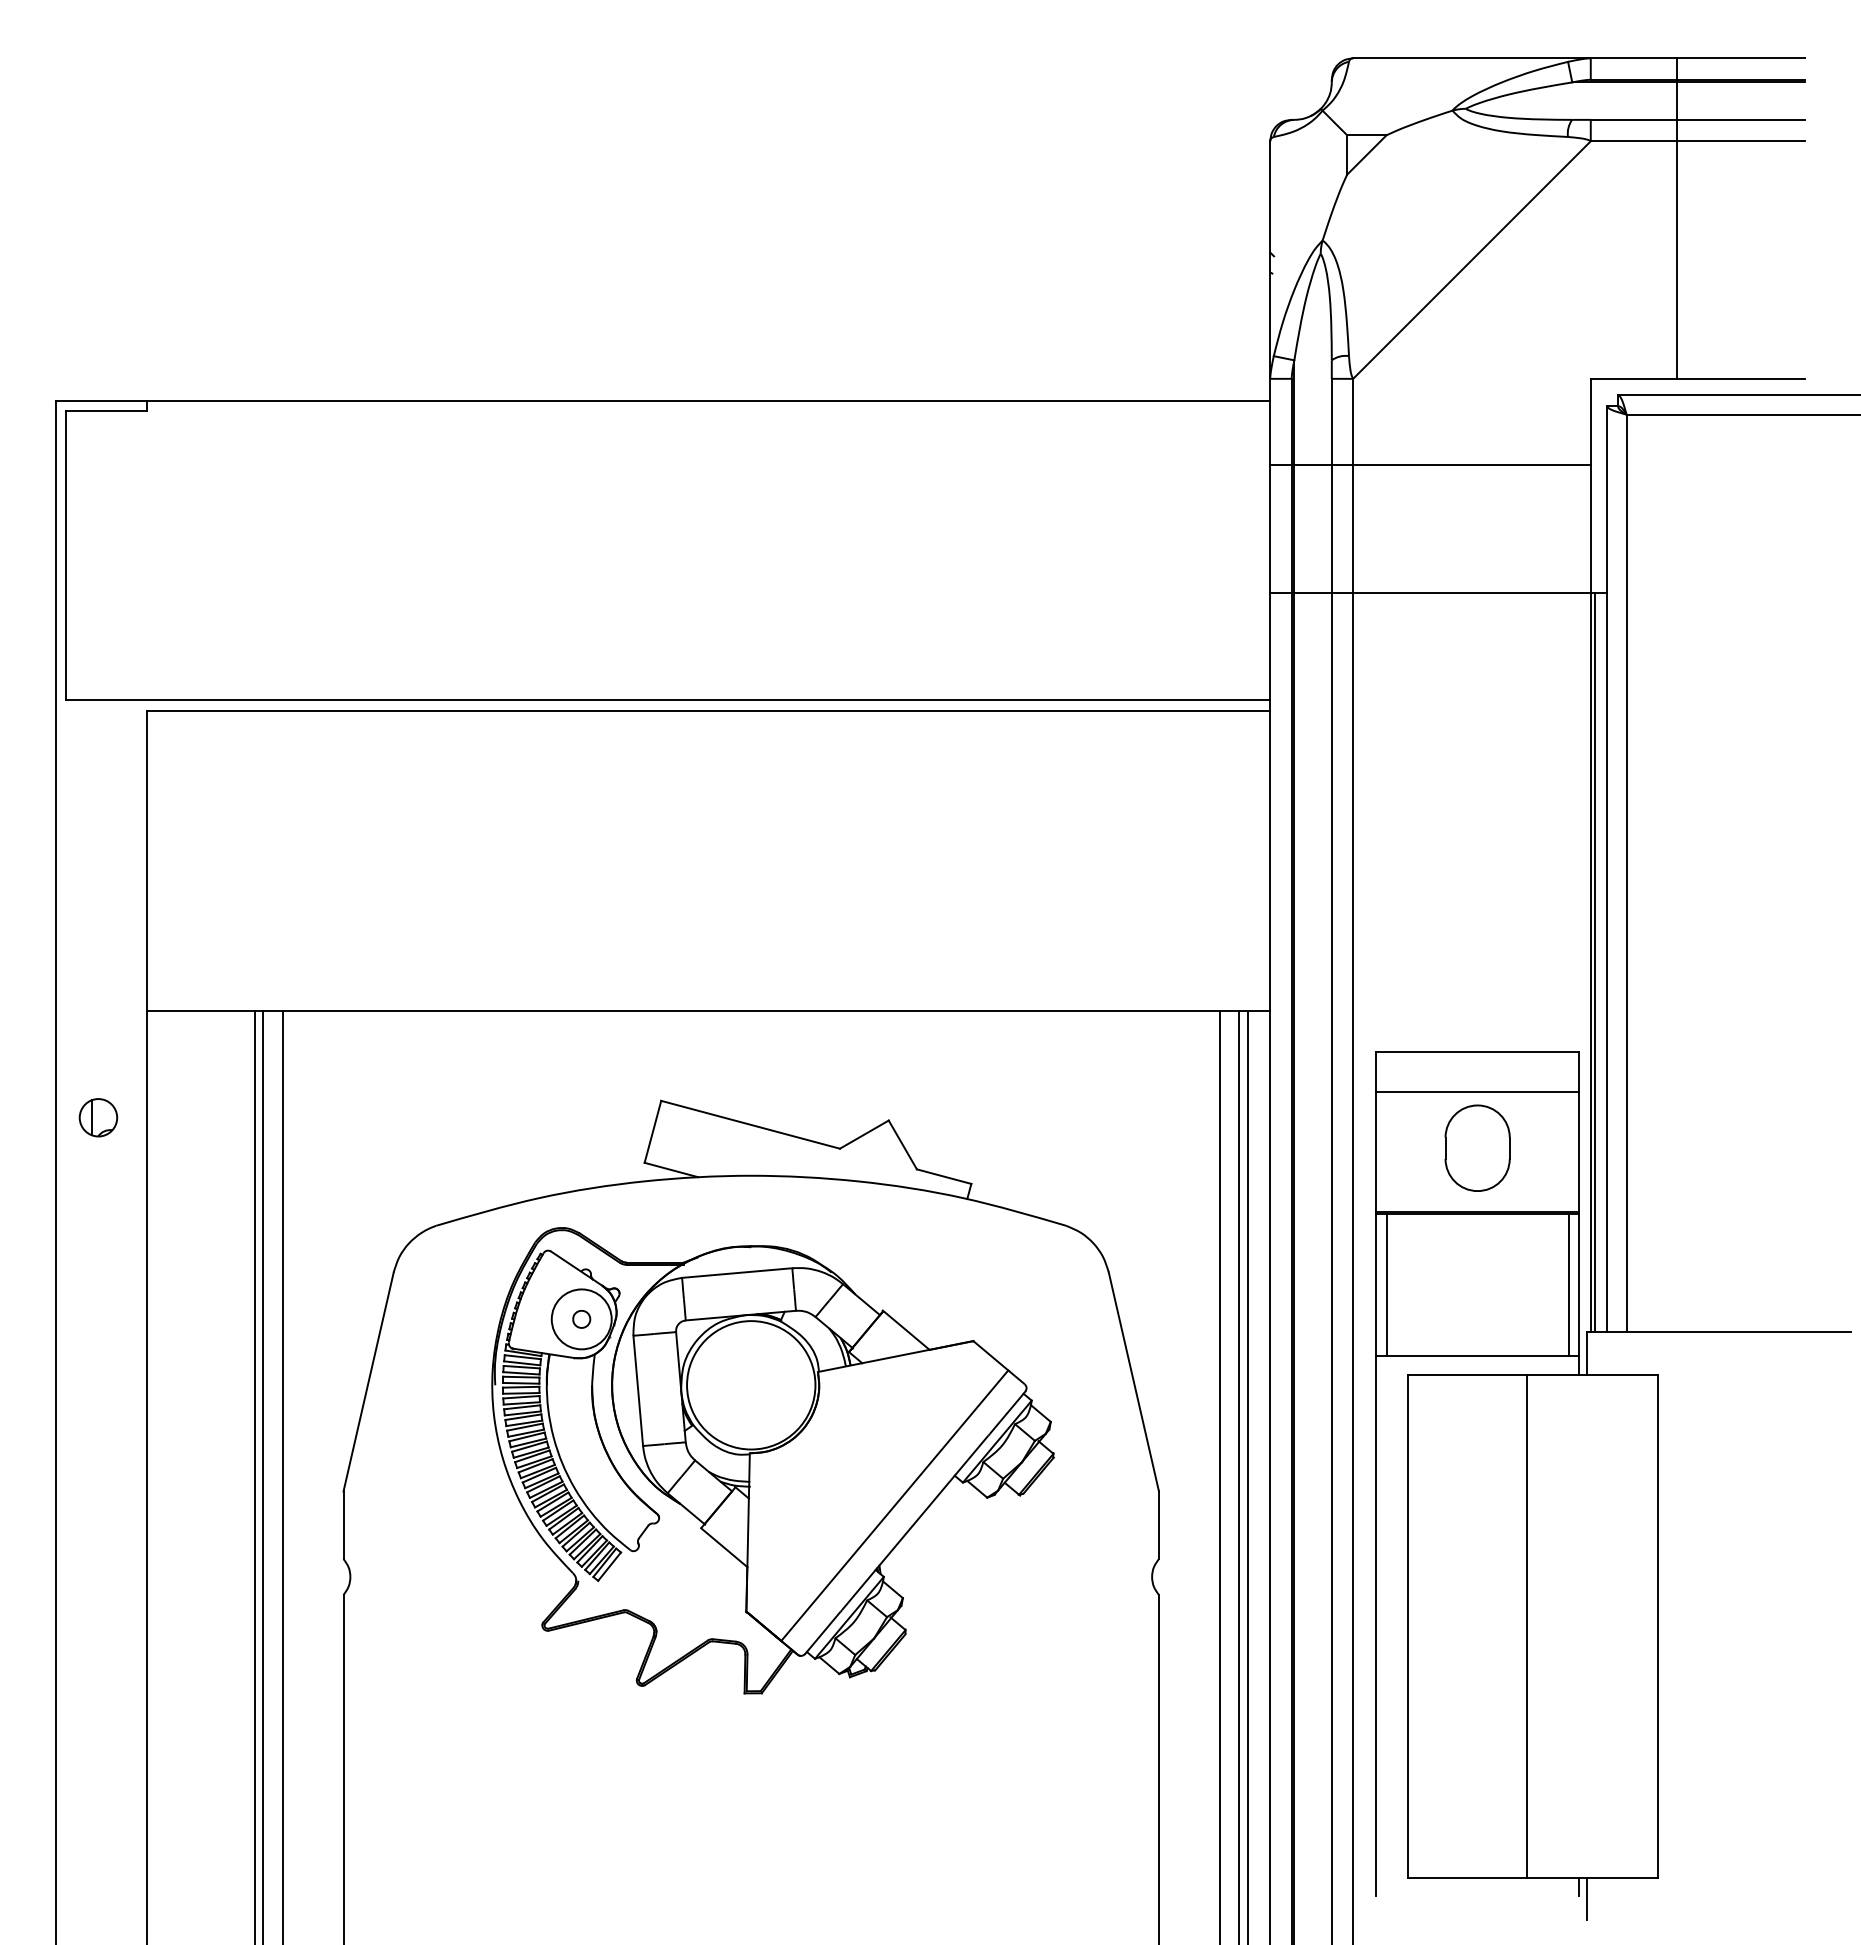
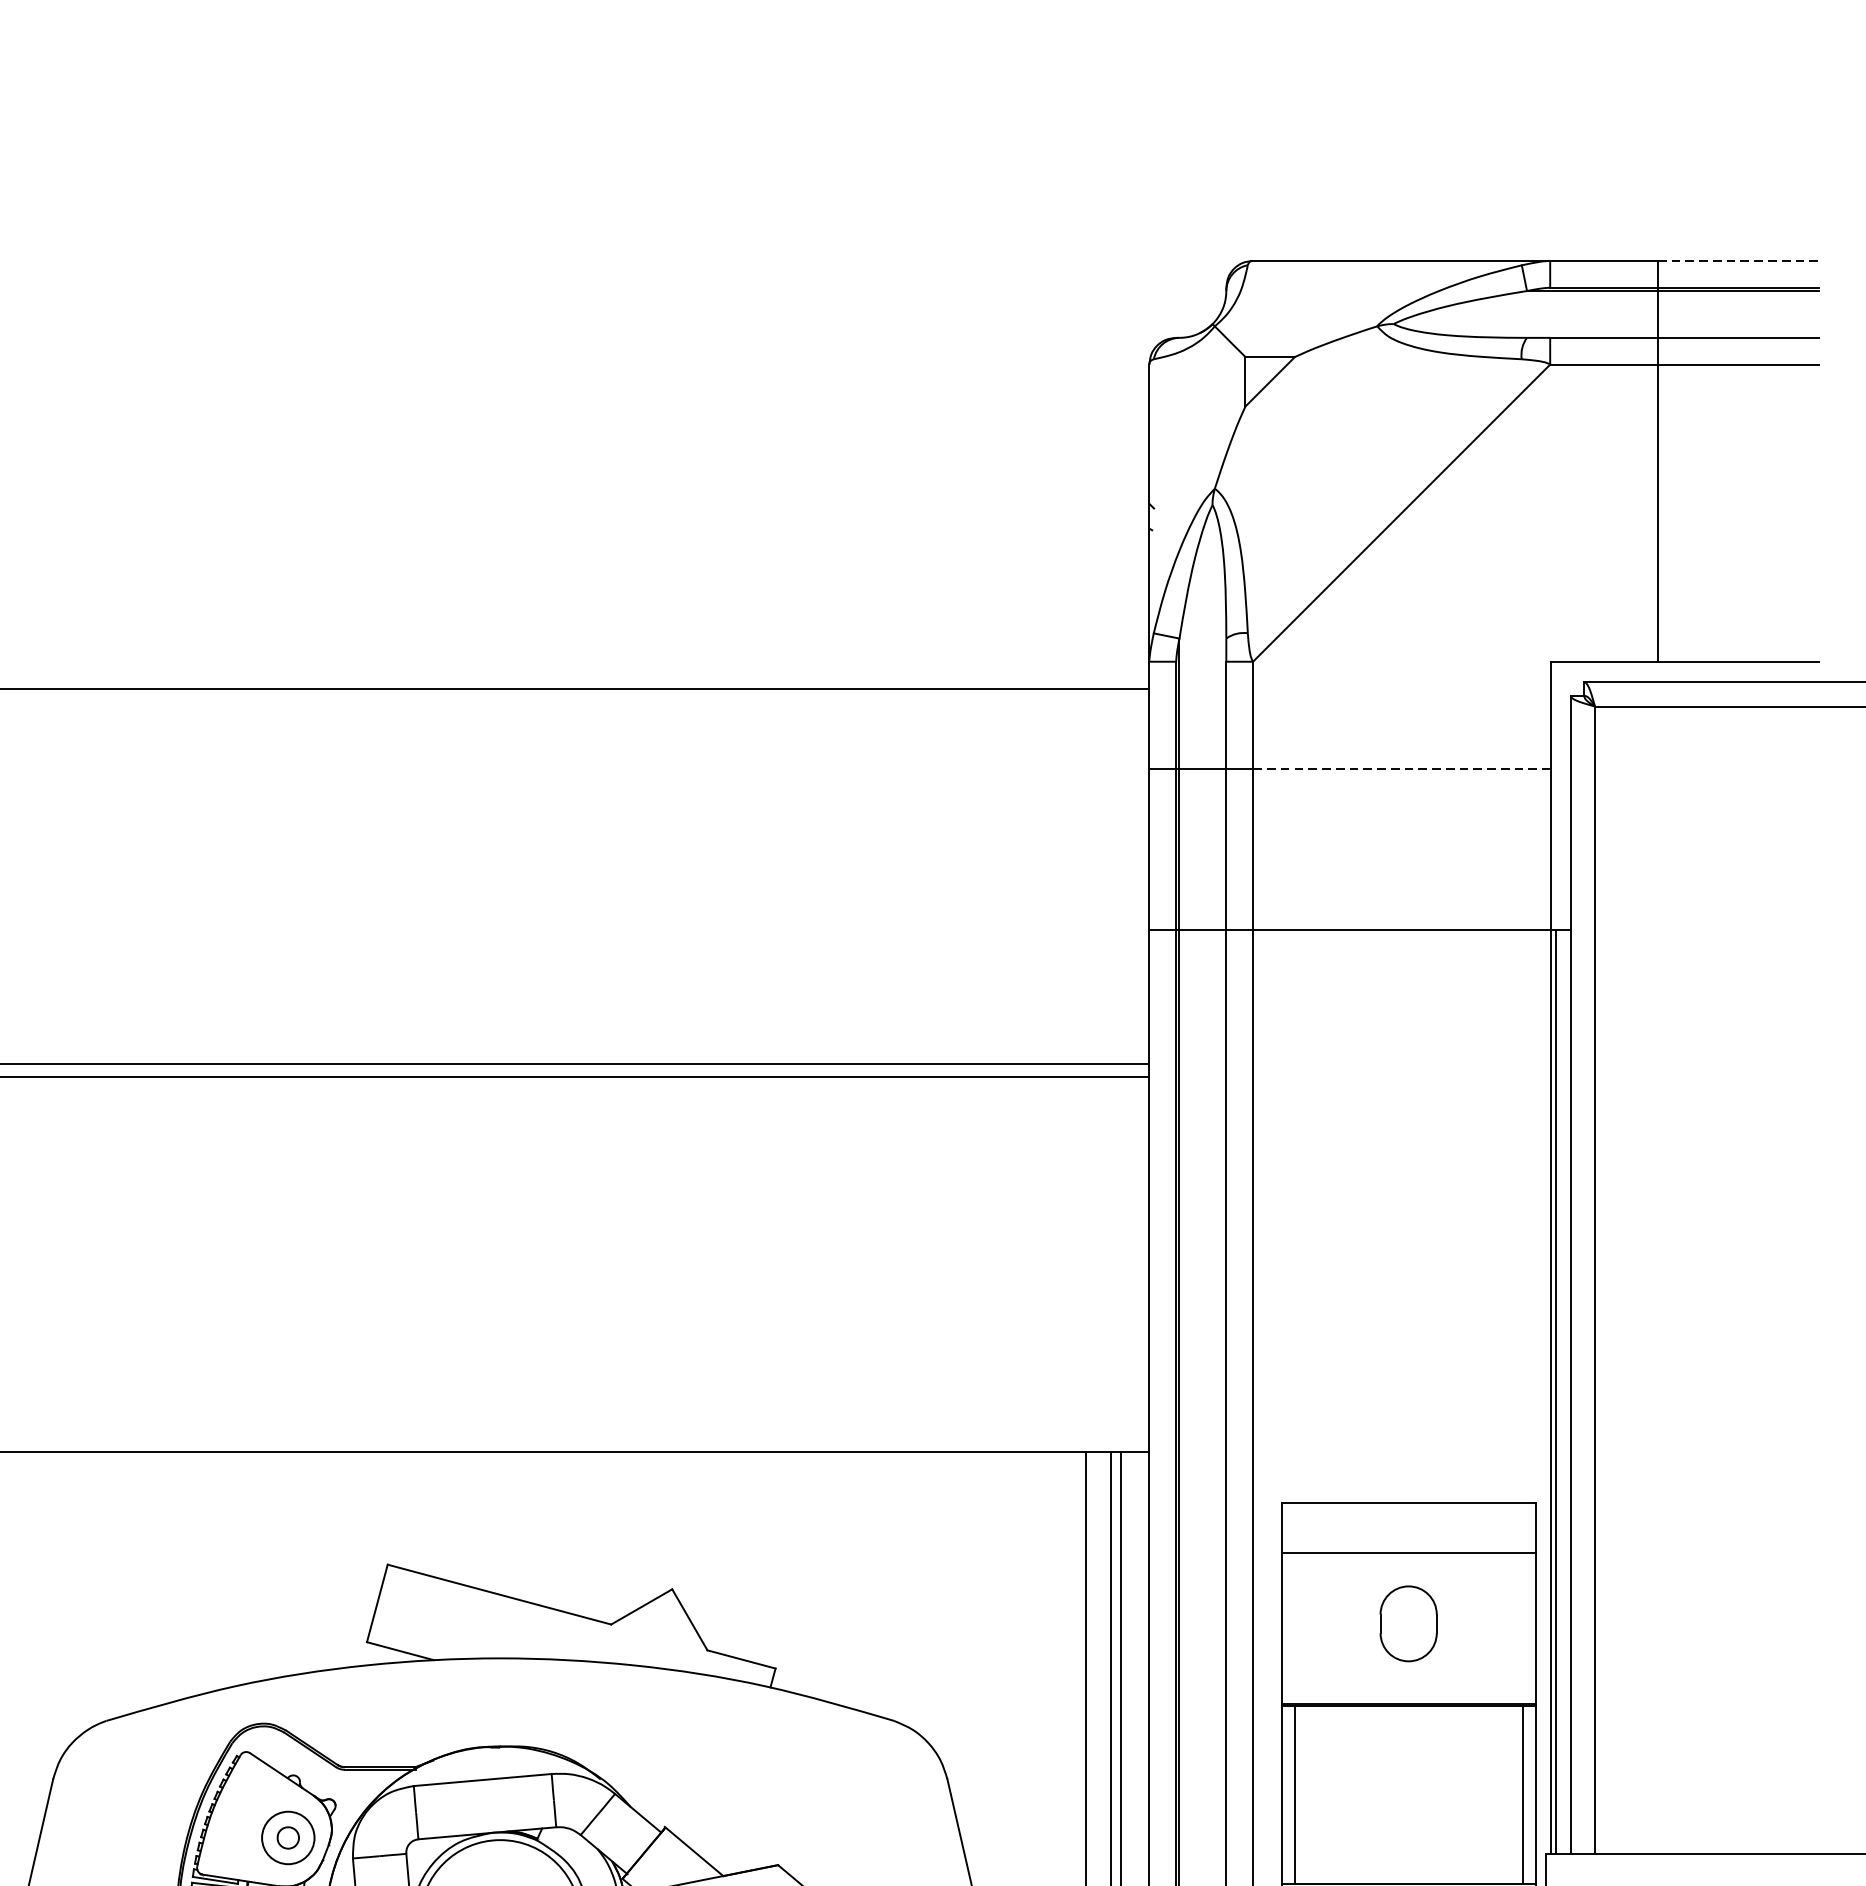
line: (1741, 58) -> (1738, 261), solid -> dashed
line: (1471, 465) -> (1401, 770), solid -> dashed
part: (1477, 1147) -> (1408, 1623), size x0.7
circle: (581, 1319) -> (288, 1838), size x0.7

